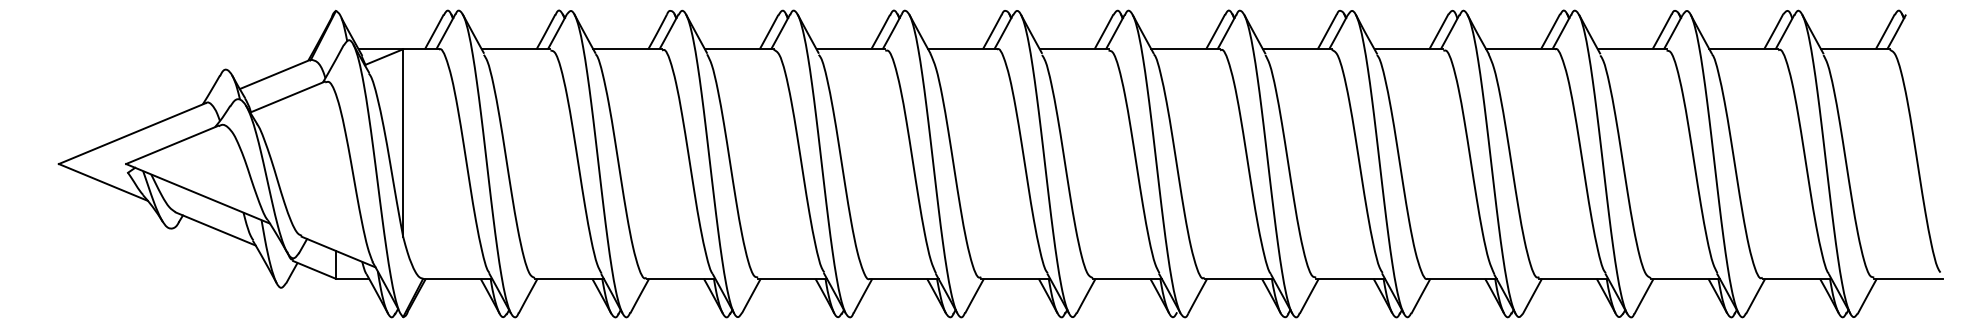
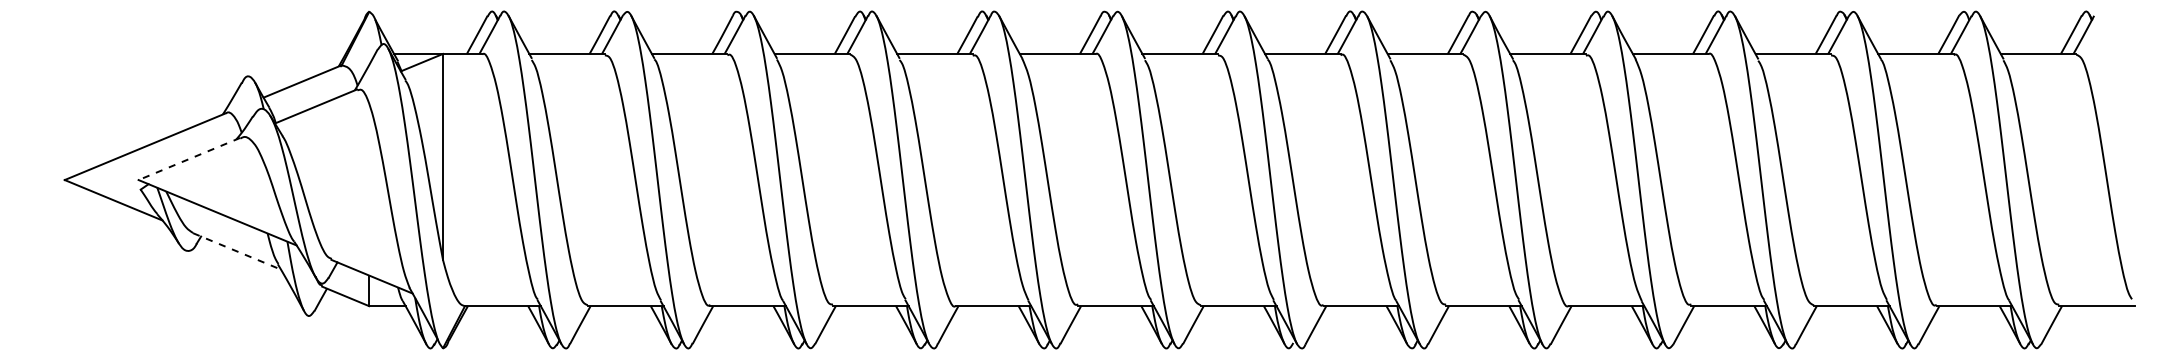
line: (172, 145) -> (189, 159), solid -> dashed
line: (216, 229) -> (237, 251), solid -> dashed

